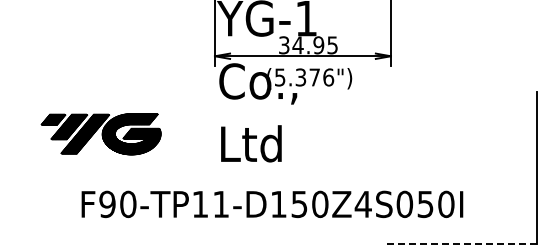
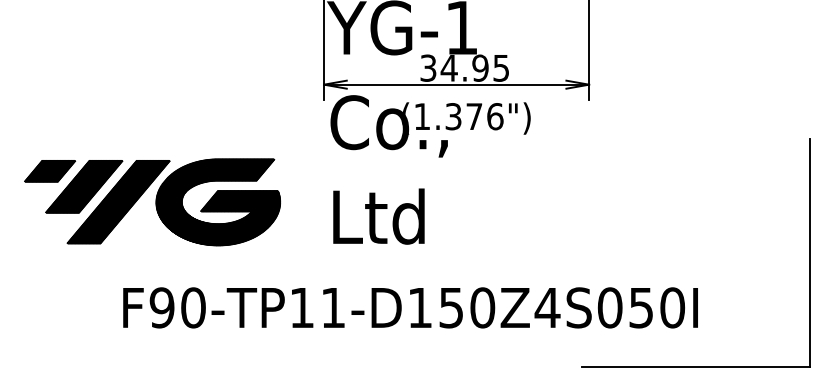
text: (280, 77) -> (422, 116), (5.376") -> (1.376")
part: (100, 133) -> (151, 201), size x1.43
line: (461, 243) -> (695, 366), dashed -> solid

